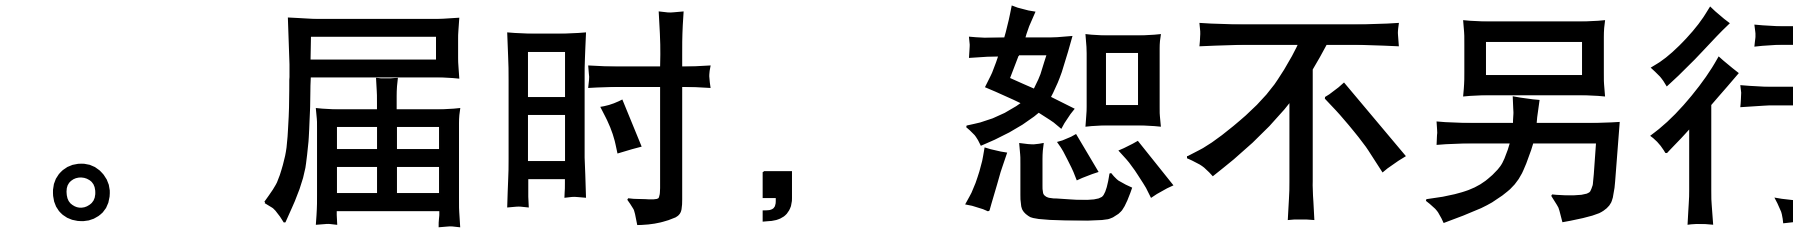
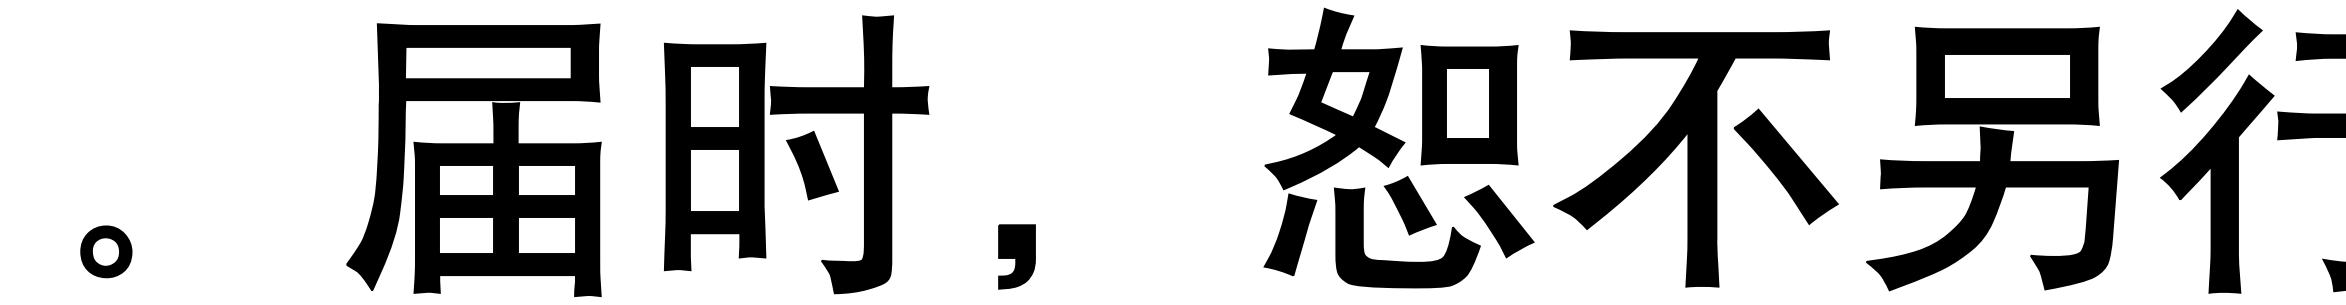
part: (81, 192) -> (106, 251), size x0.7

